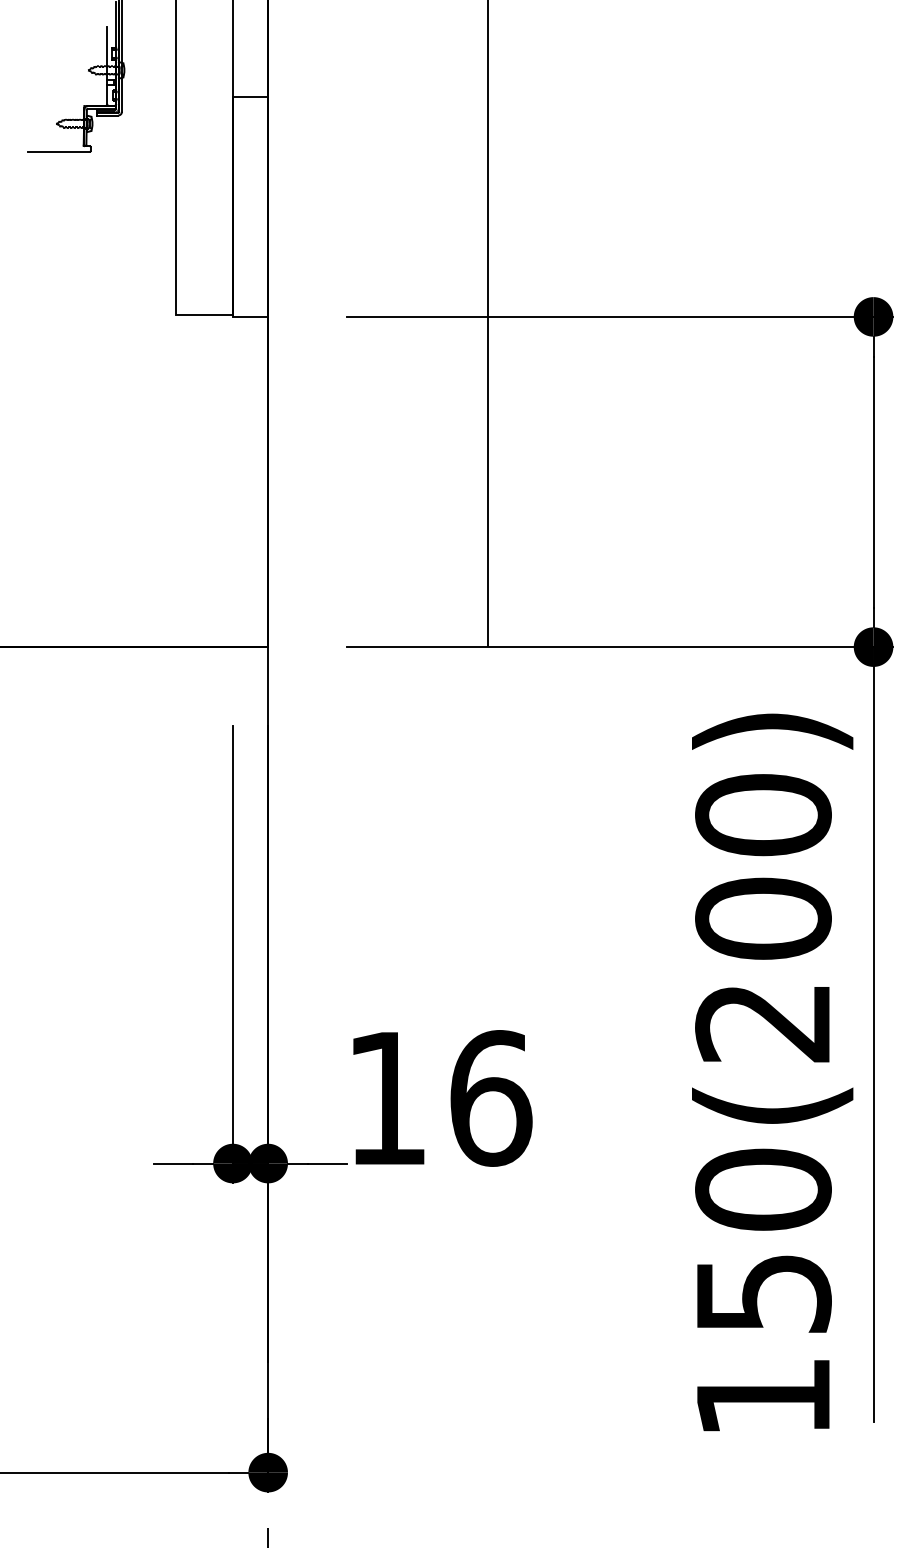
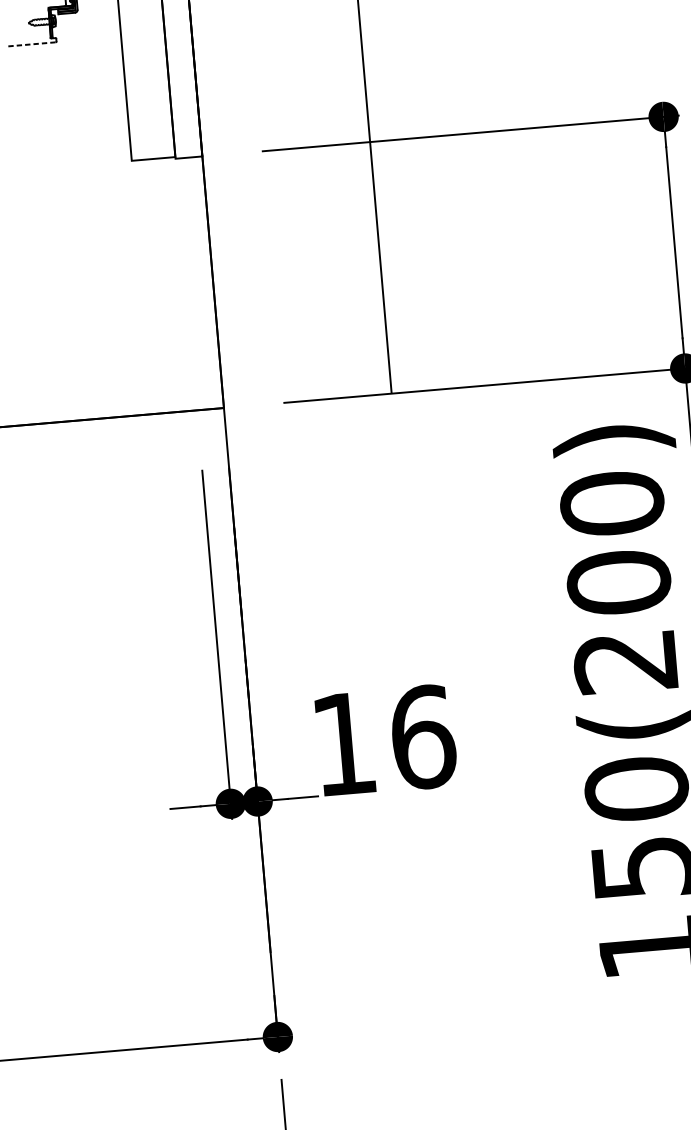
line: (59, 151) -> (32, 44), solid -> dashed

